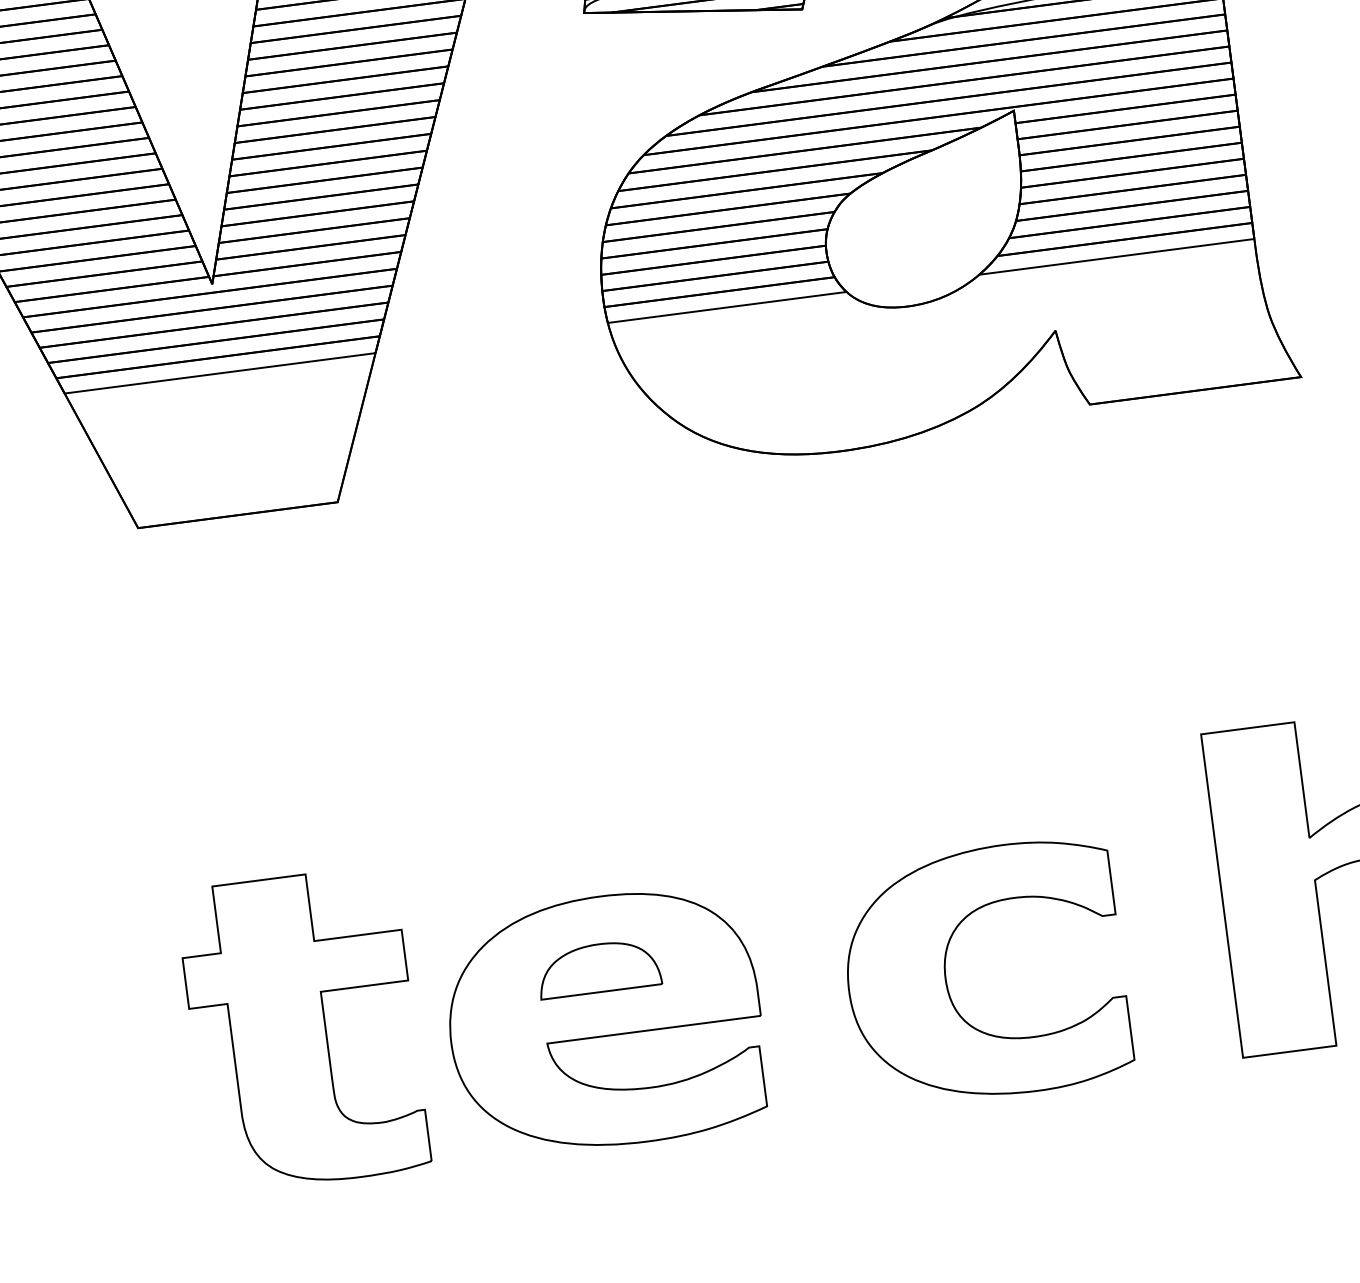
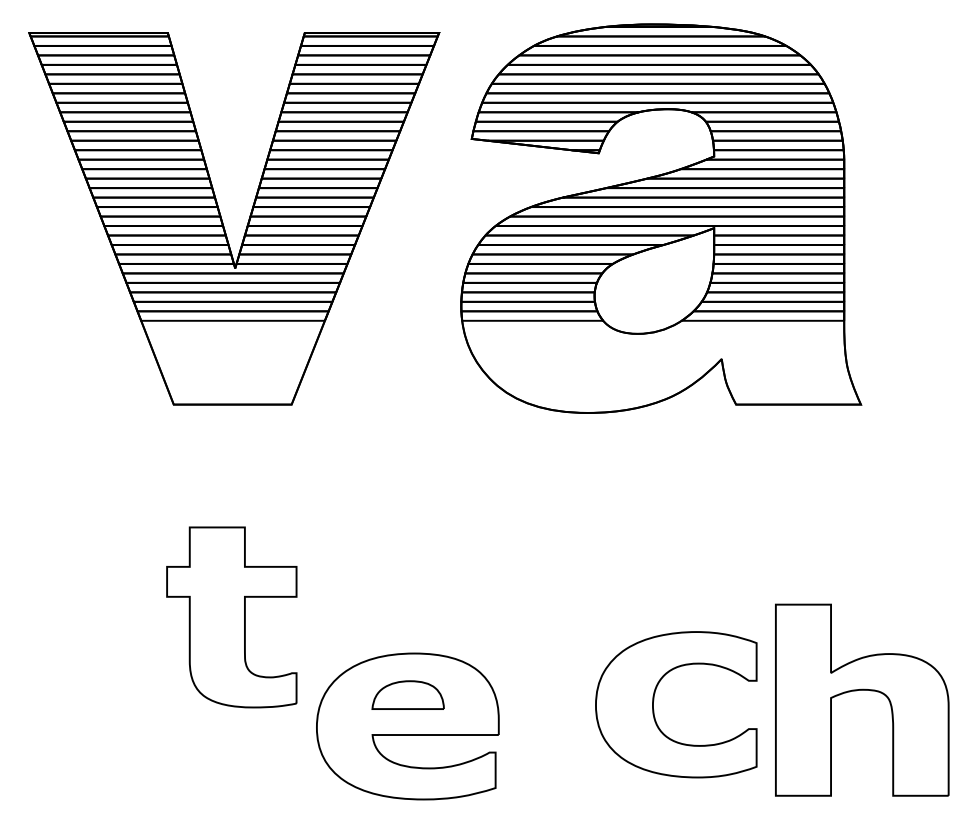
part: (947, 970) -> (654, 700), moved
part: (302, 1029) -> (231, 617), moved

